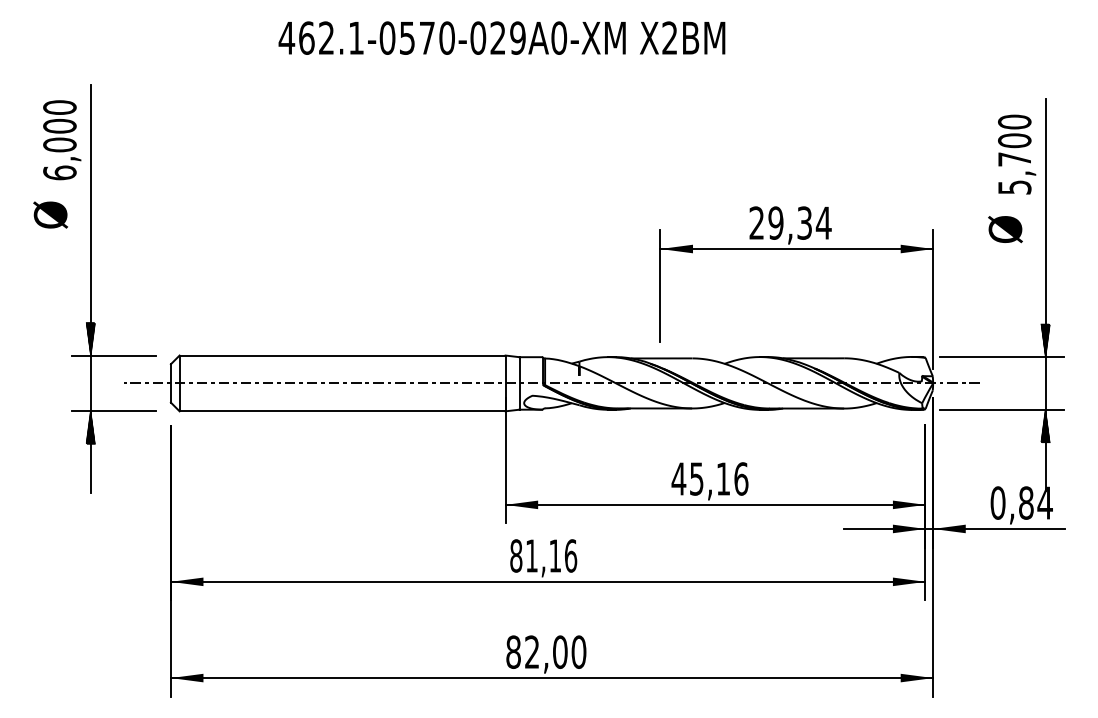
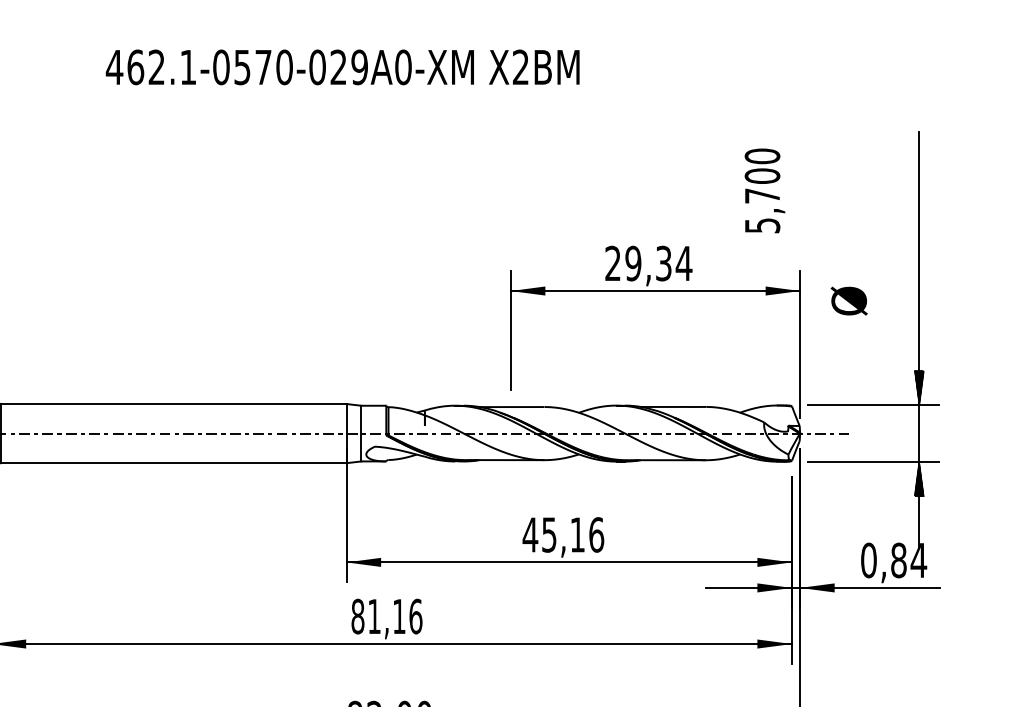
text: (1017, 154) -> (765, 190), moved
text: (1005, 229) -> (849, 301), moved

